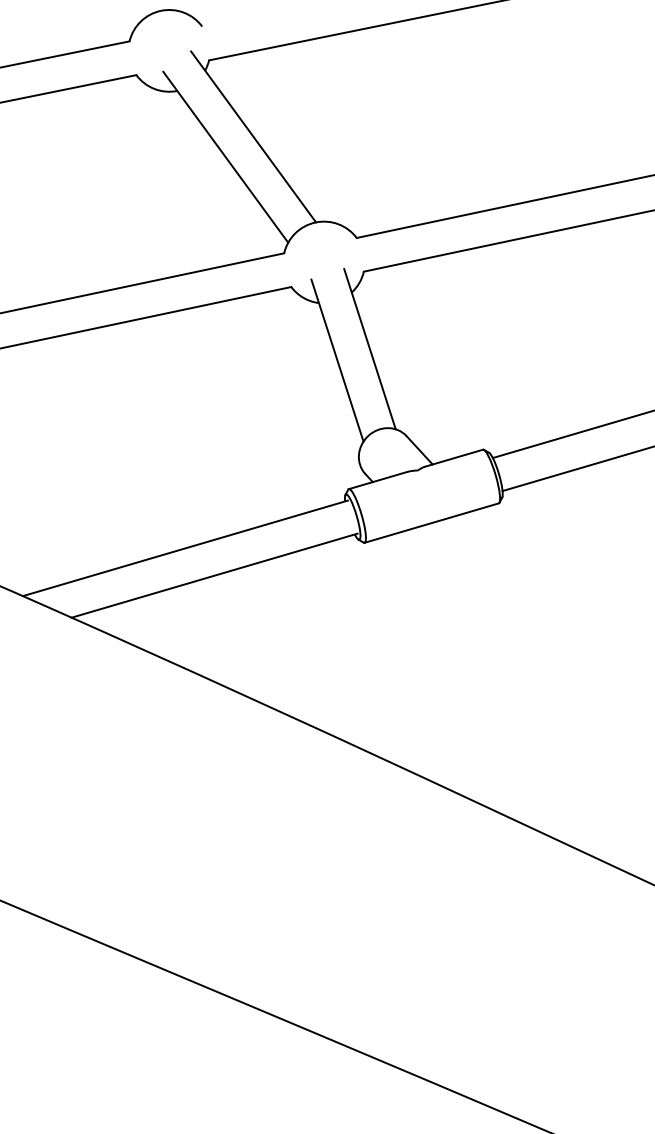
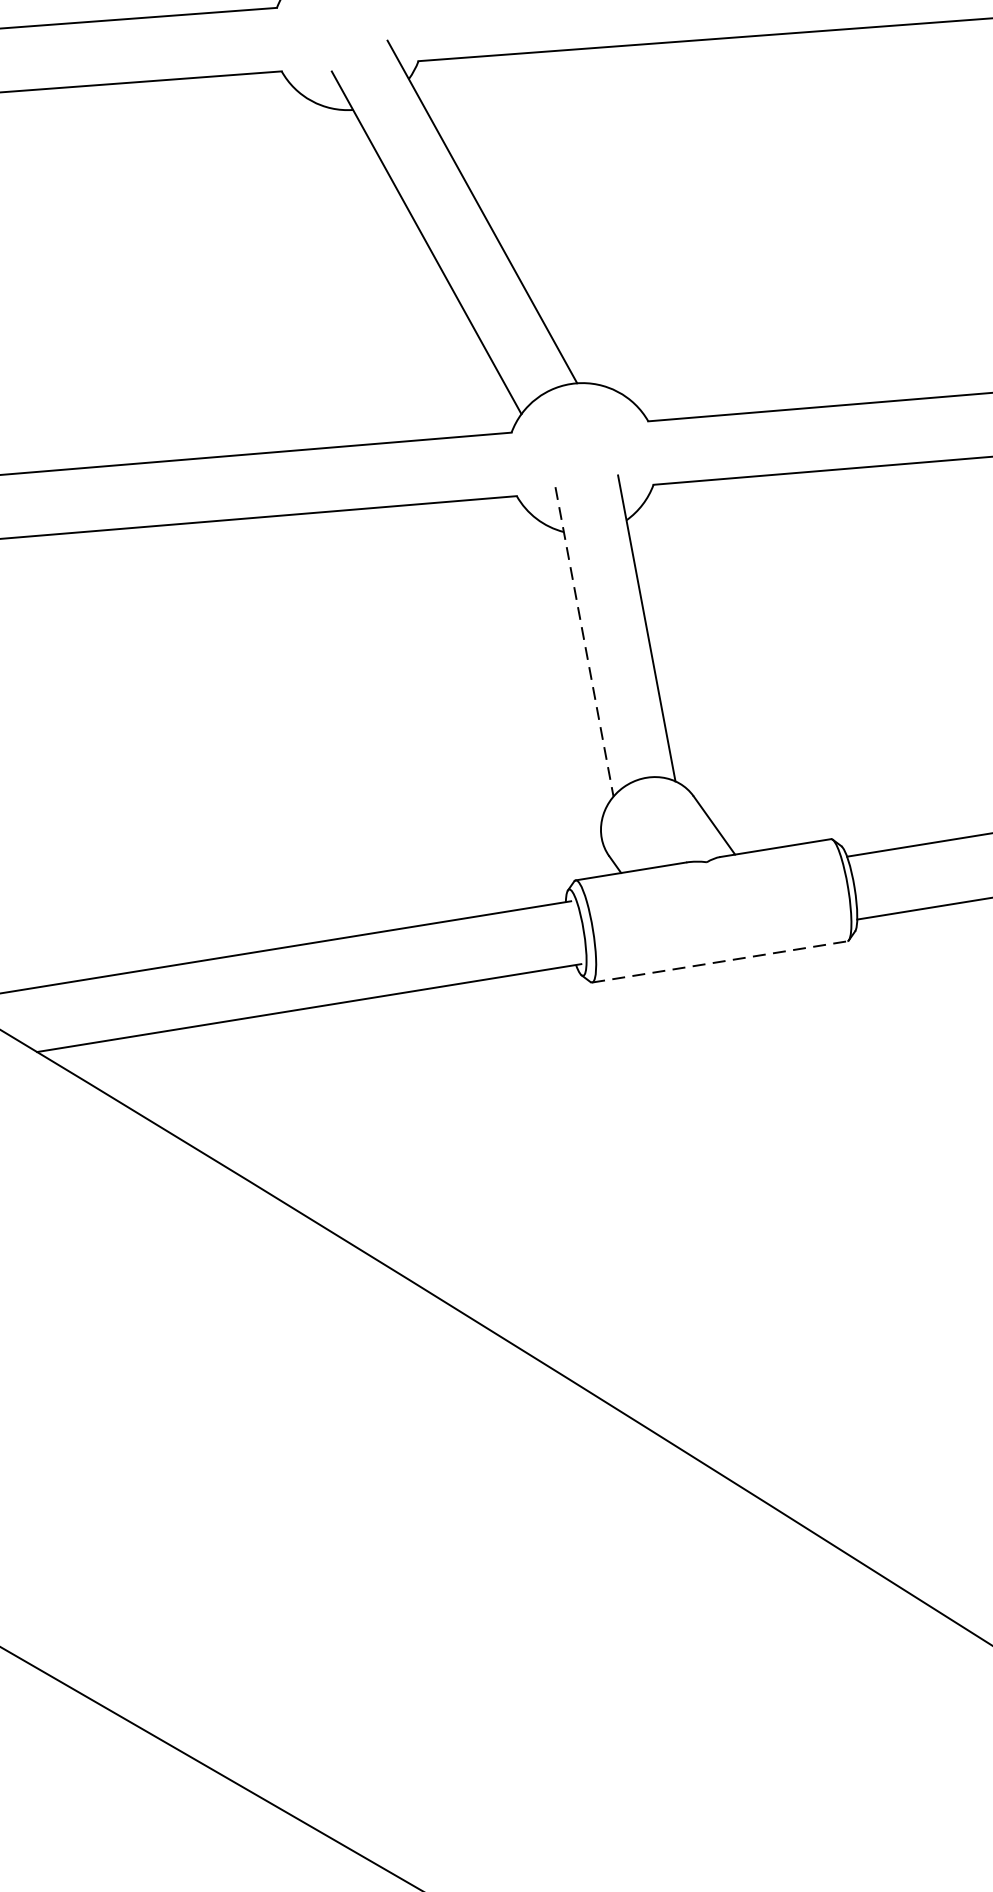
line: (337, 361) -> (584, 643), solid -> dashed
line: (431, 523) -> (719, 962), solid -> dashed

